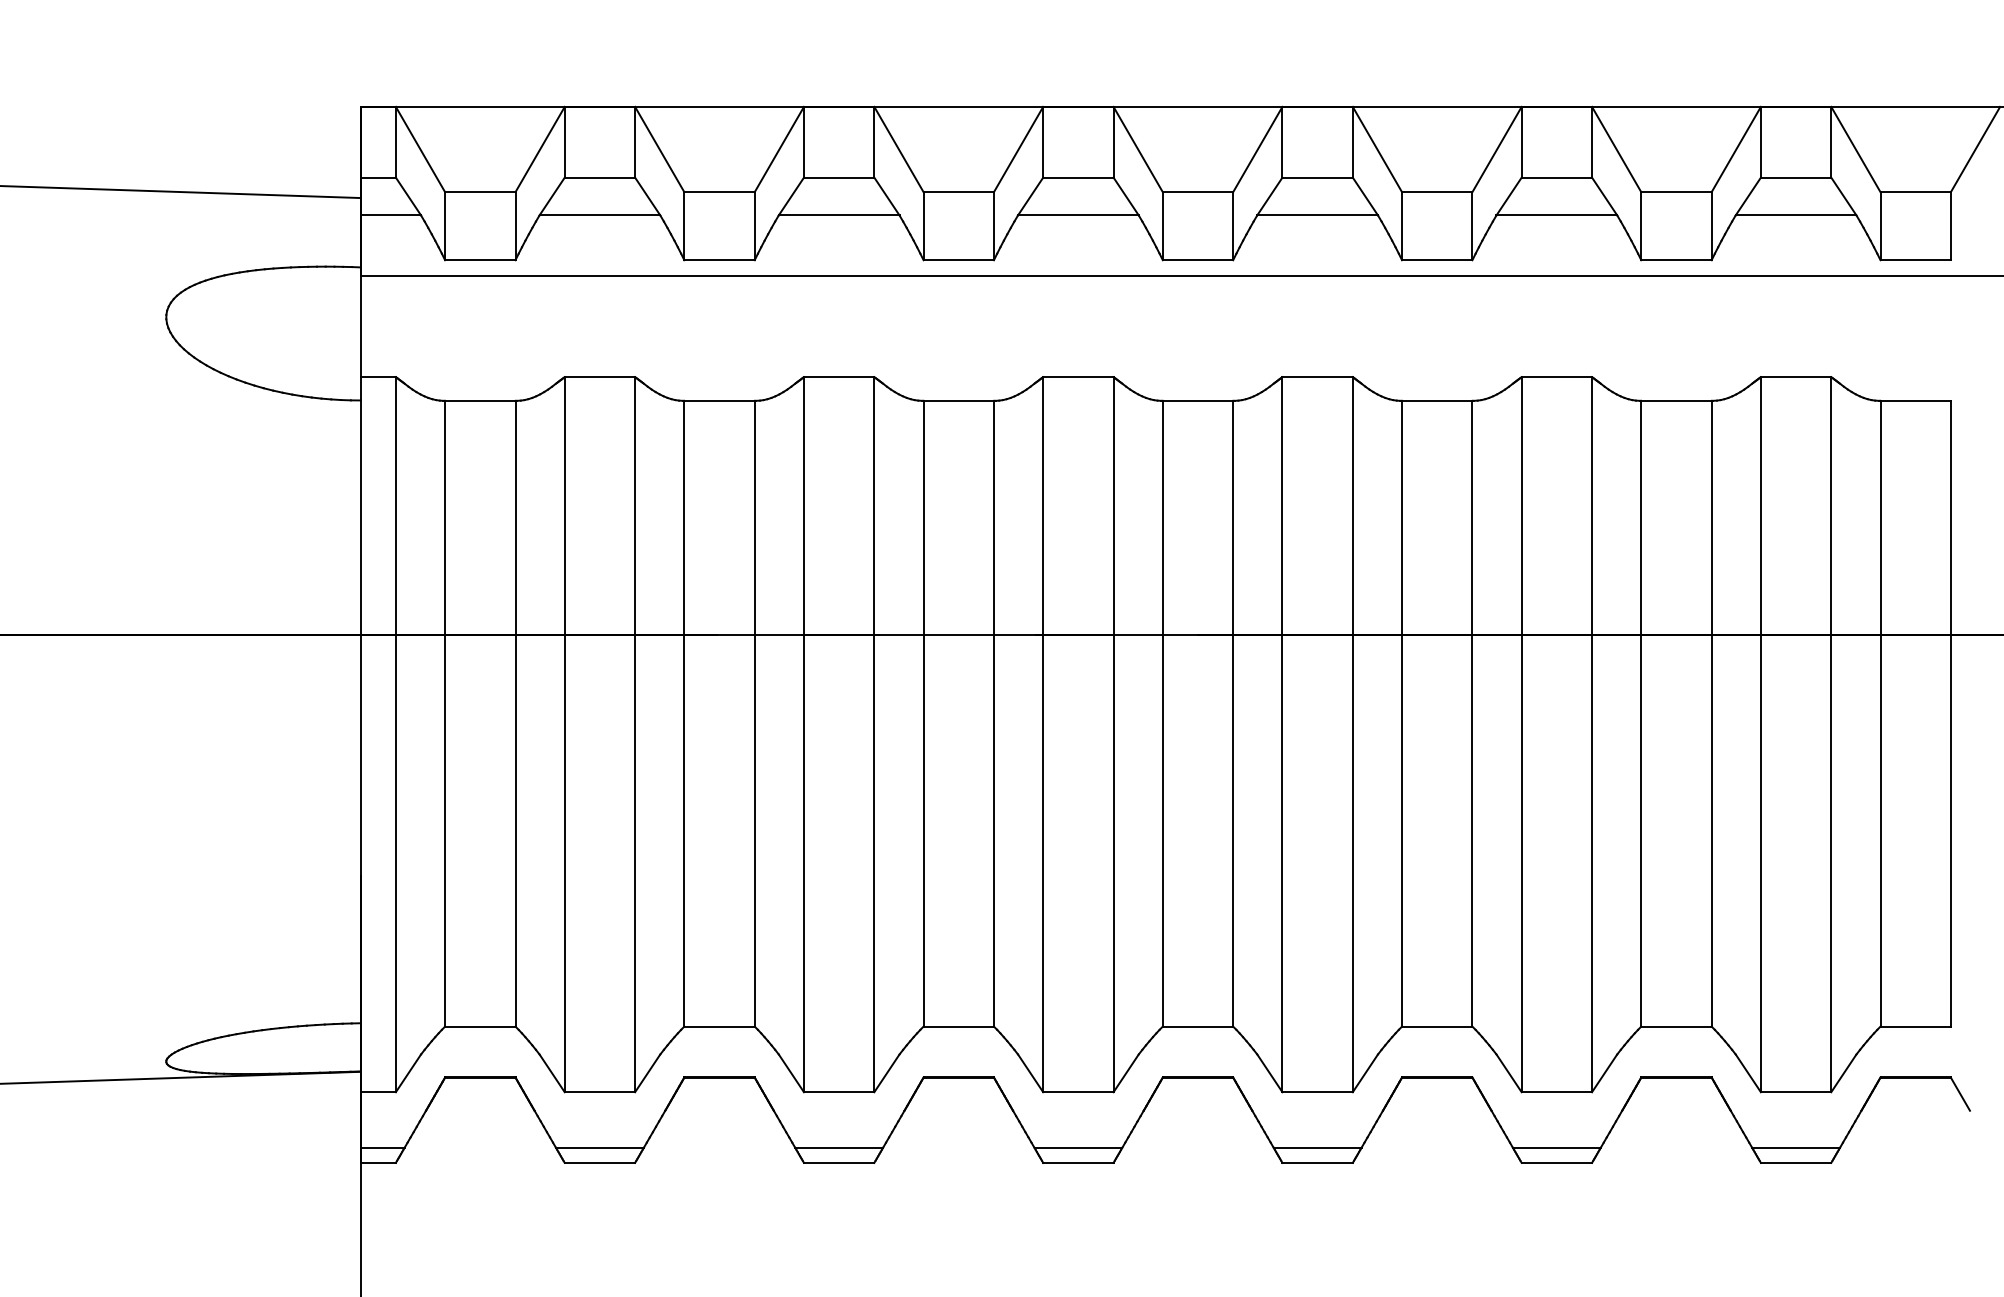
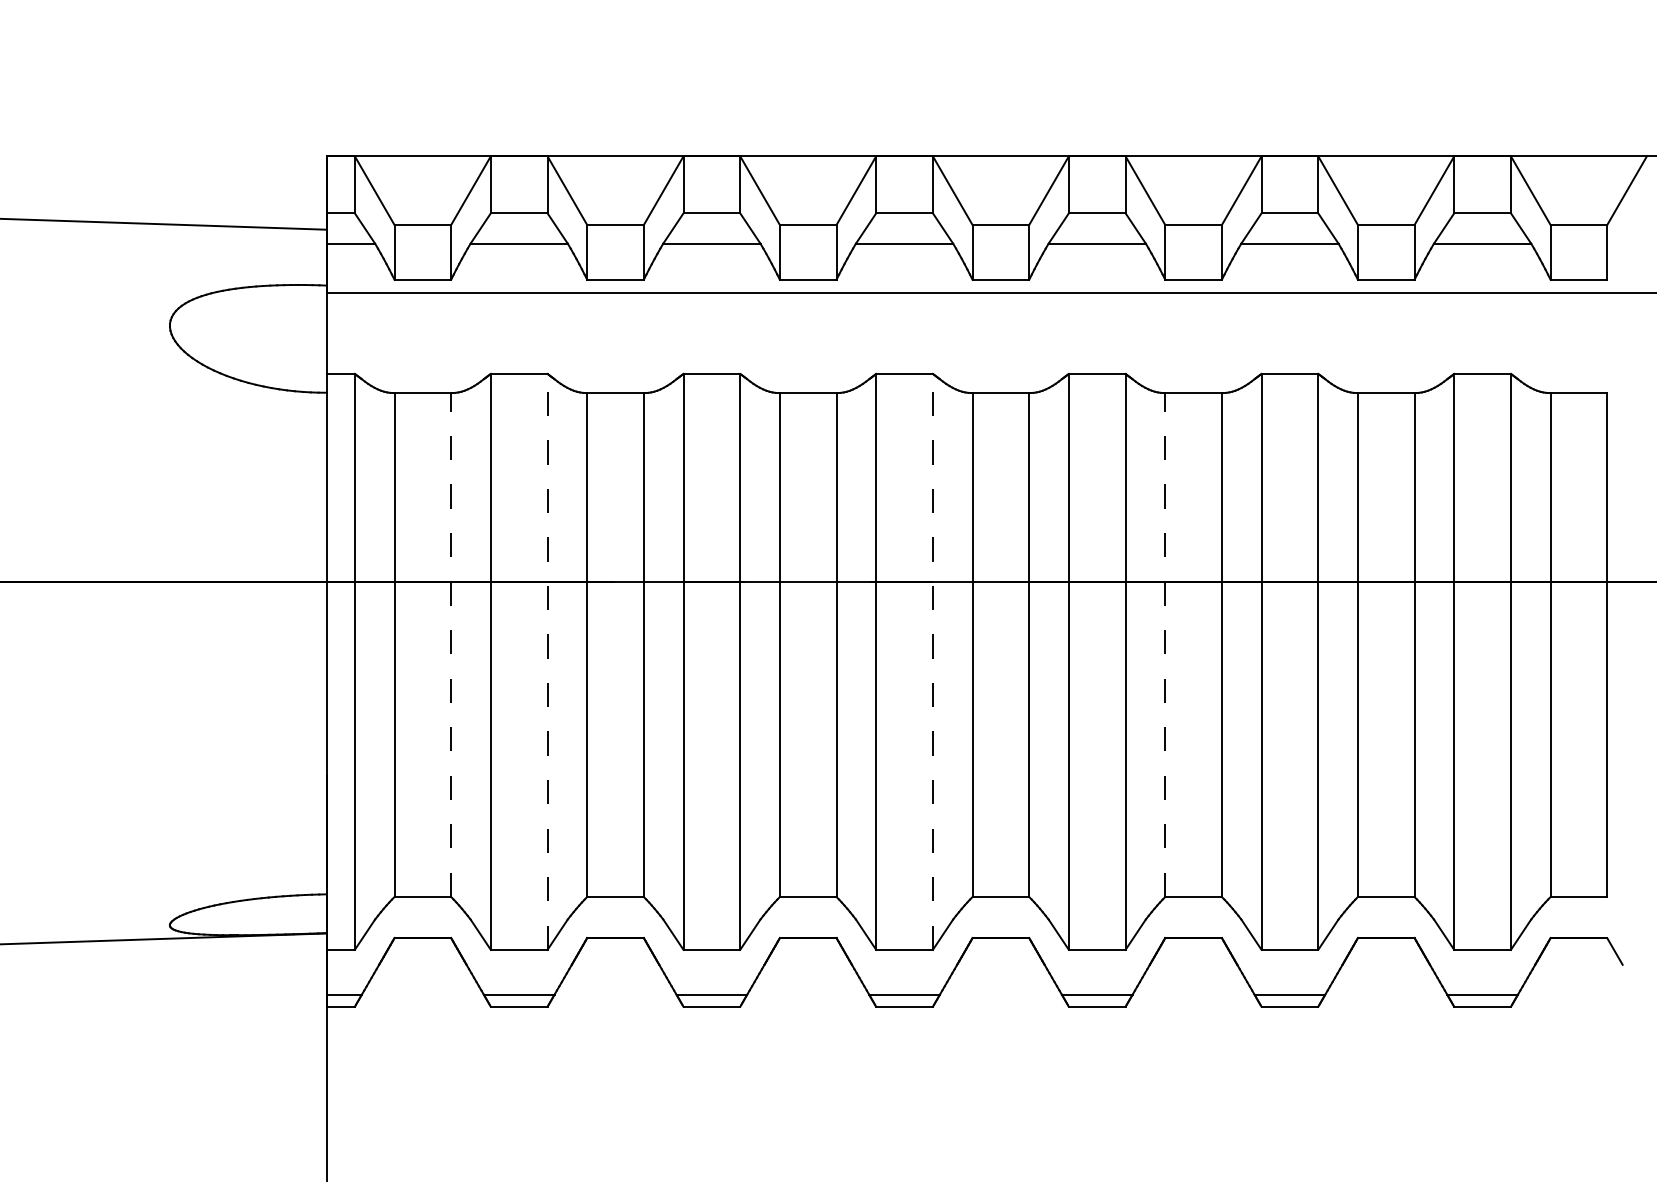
line: (515, 714) -> (451, 645), solid -> dashed
line: (1402, 714) -> (1165, 645), solid -> dashed
line: (635, 734) -> (547, 661), solid -> dashed
line: (1113, 734) -> (932, 661), solid -> dashed

